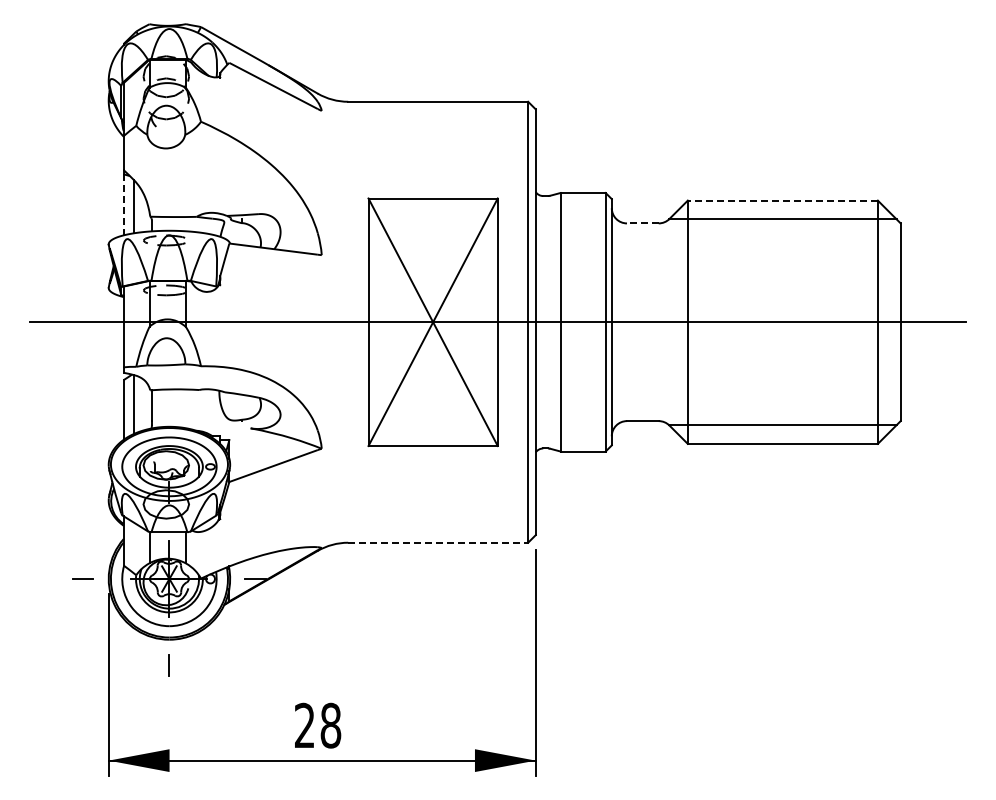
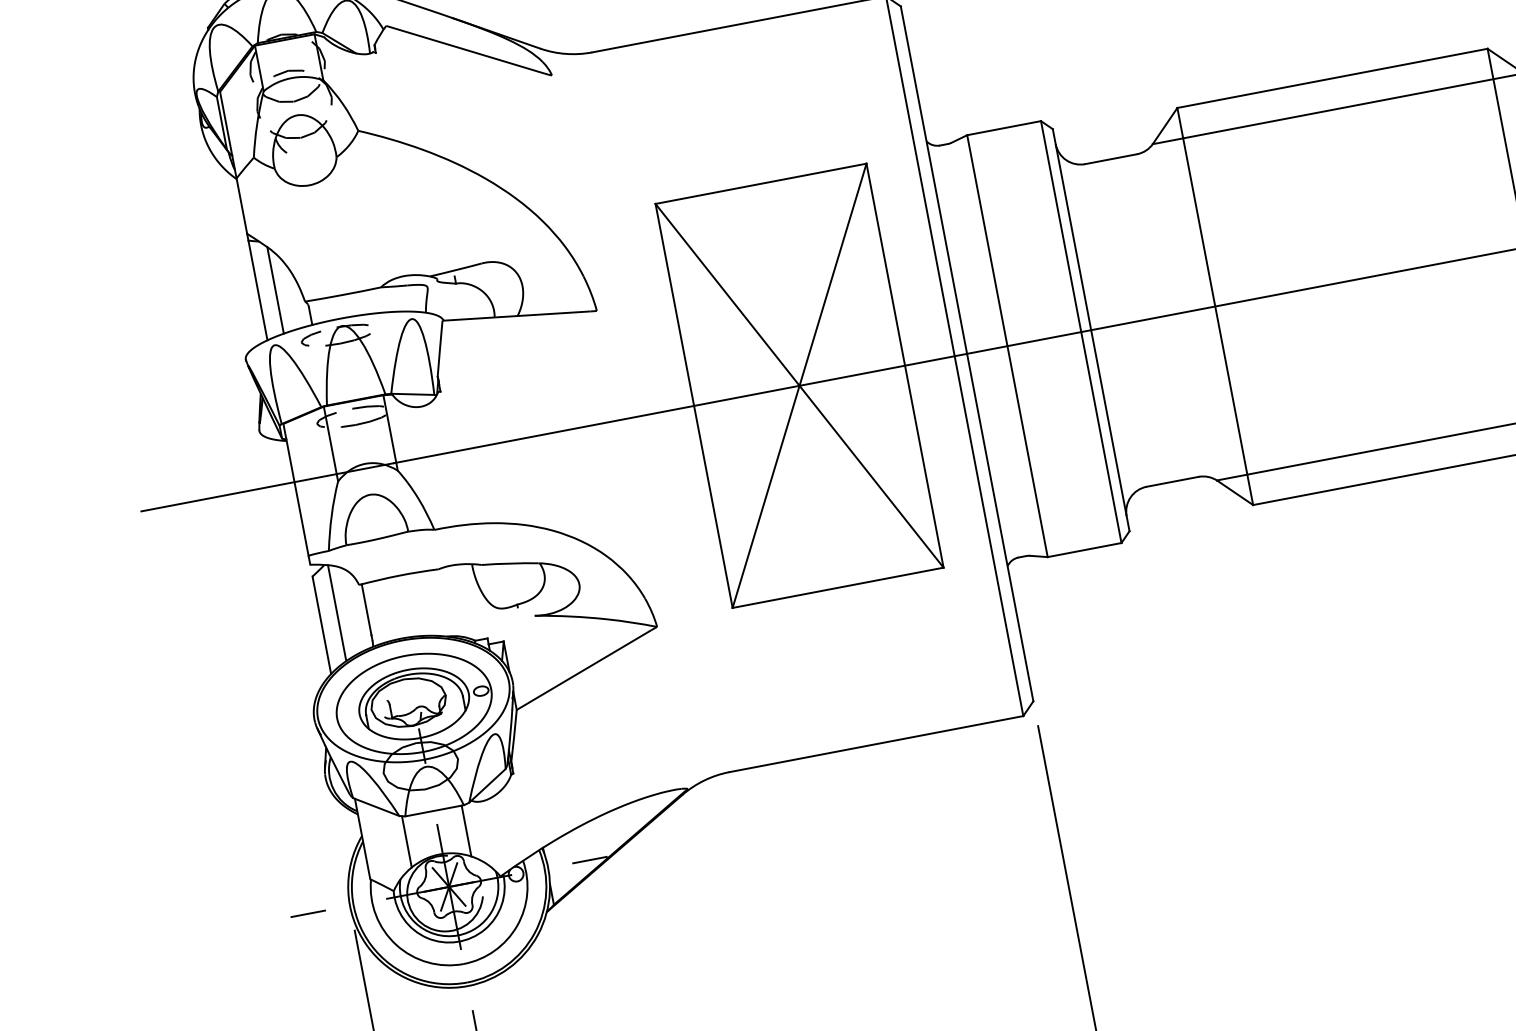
line: (782, 200) -> (1331, 78), dashed -> solid
line: (123, 204) -> (257, 290), dashed -> solid
line: (642, 223) -> (1110, 159), dashed -> solid
line: (438, 542) -> (876, 743), dashed -> solid

